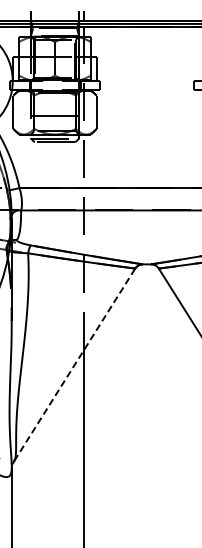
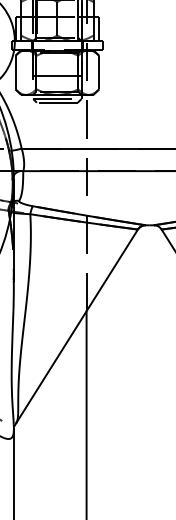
line: (74, 364) -> (76, 325), dashed -> solid

